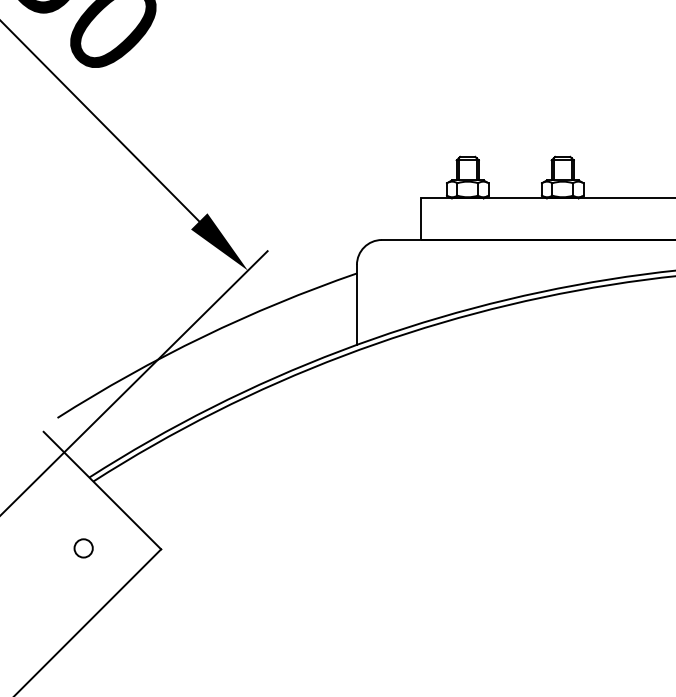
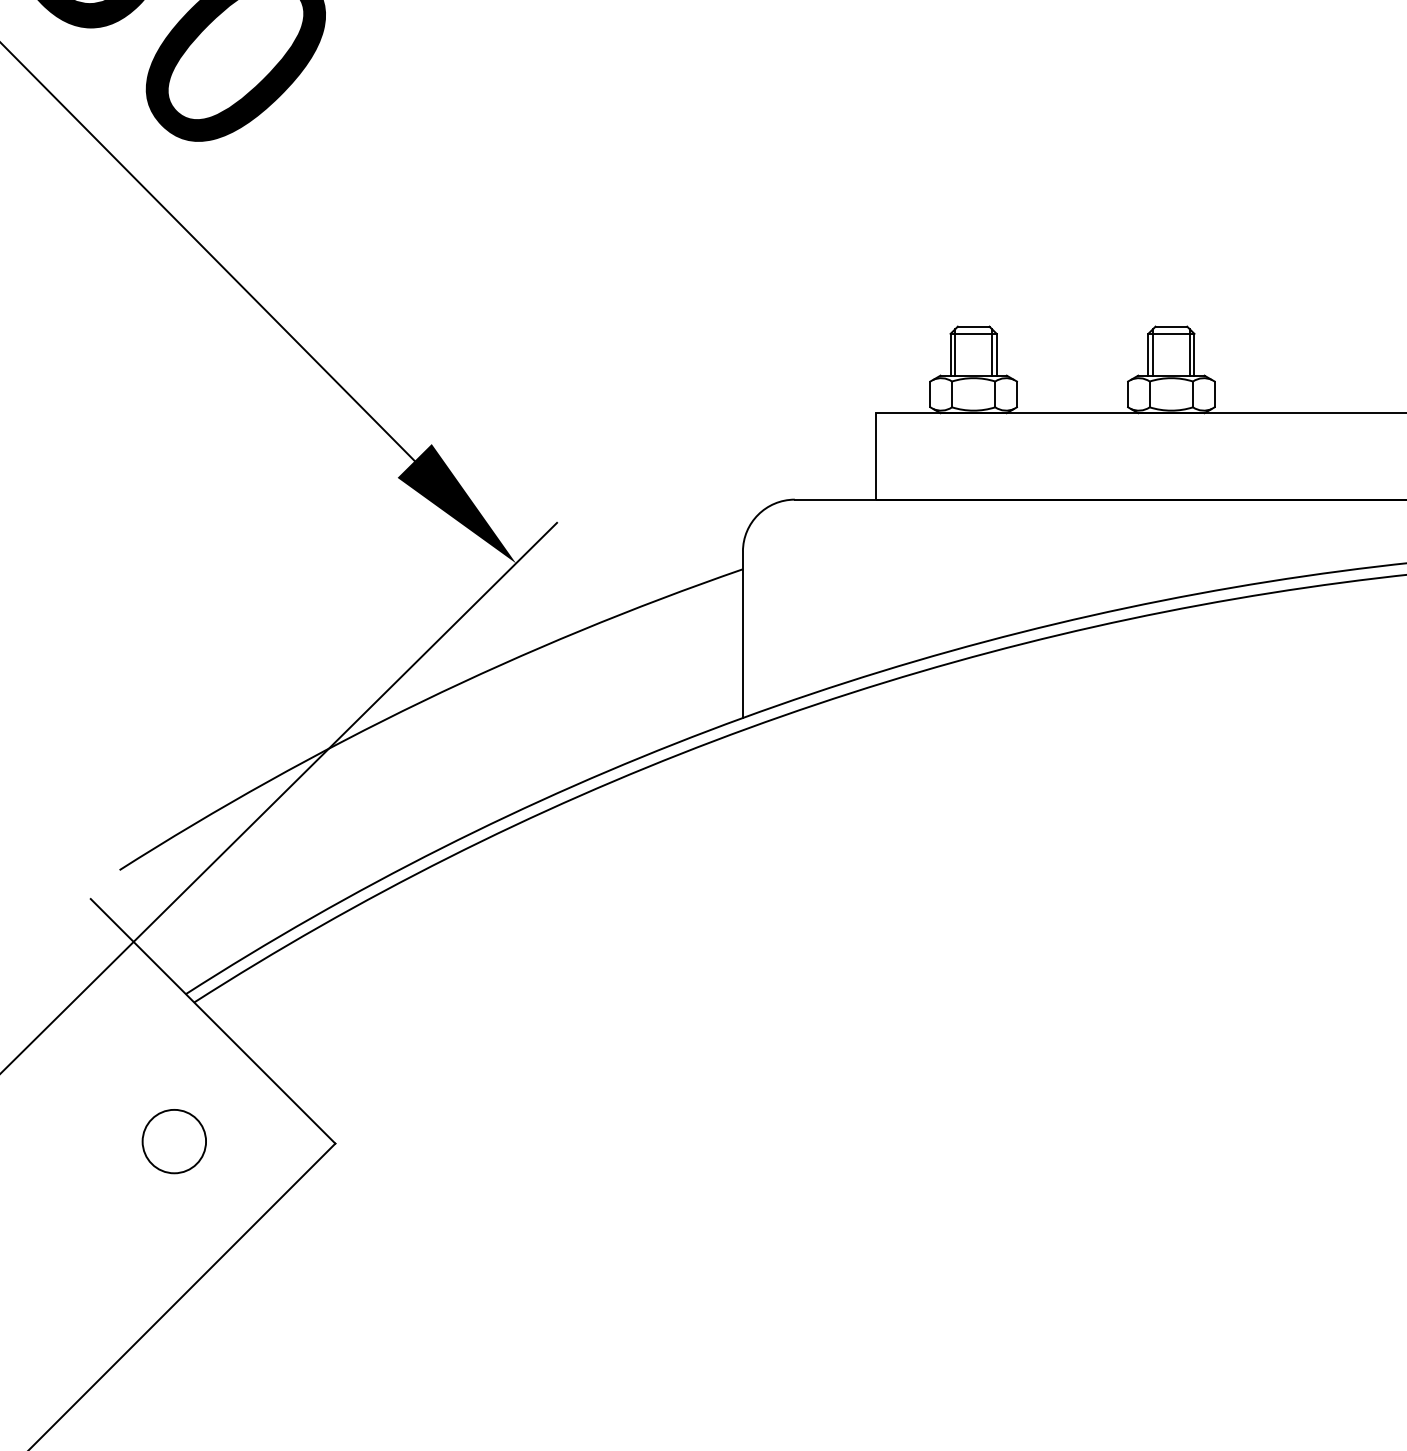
circle: (83, 548) -> (173, 1141), size x1.67

